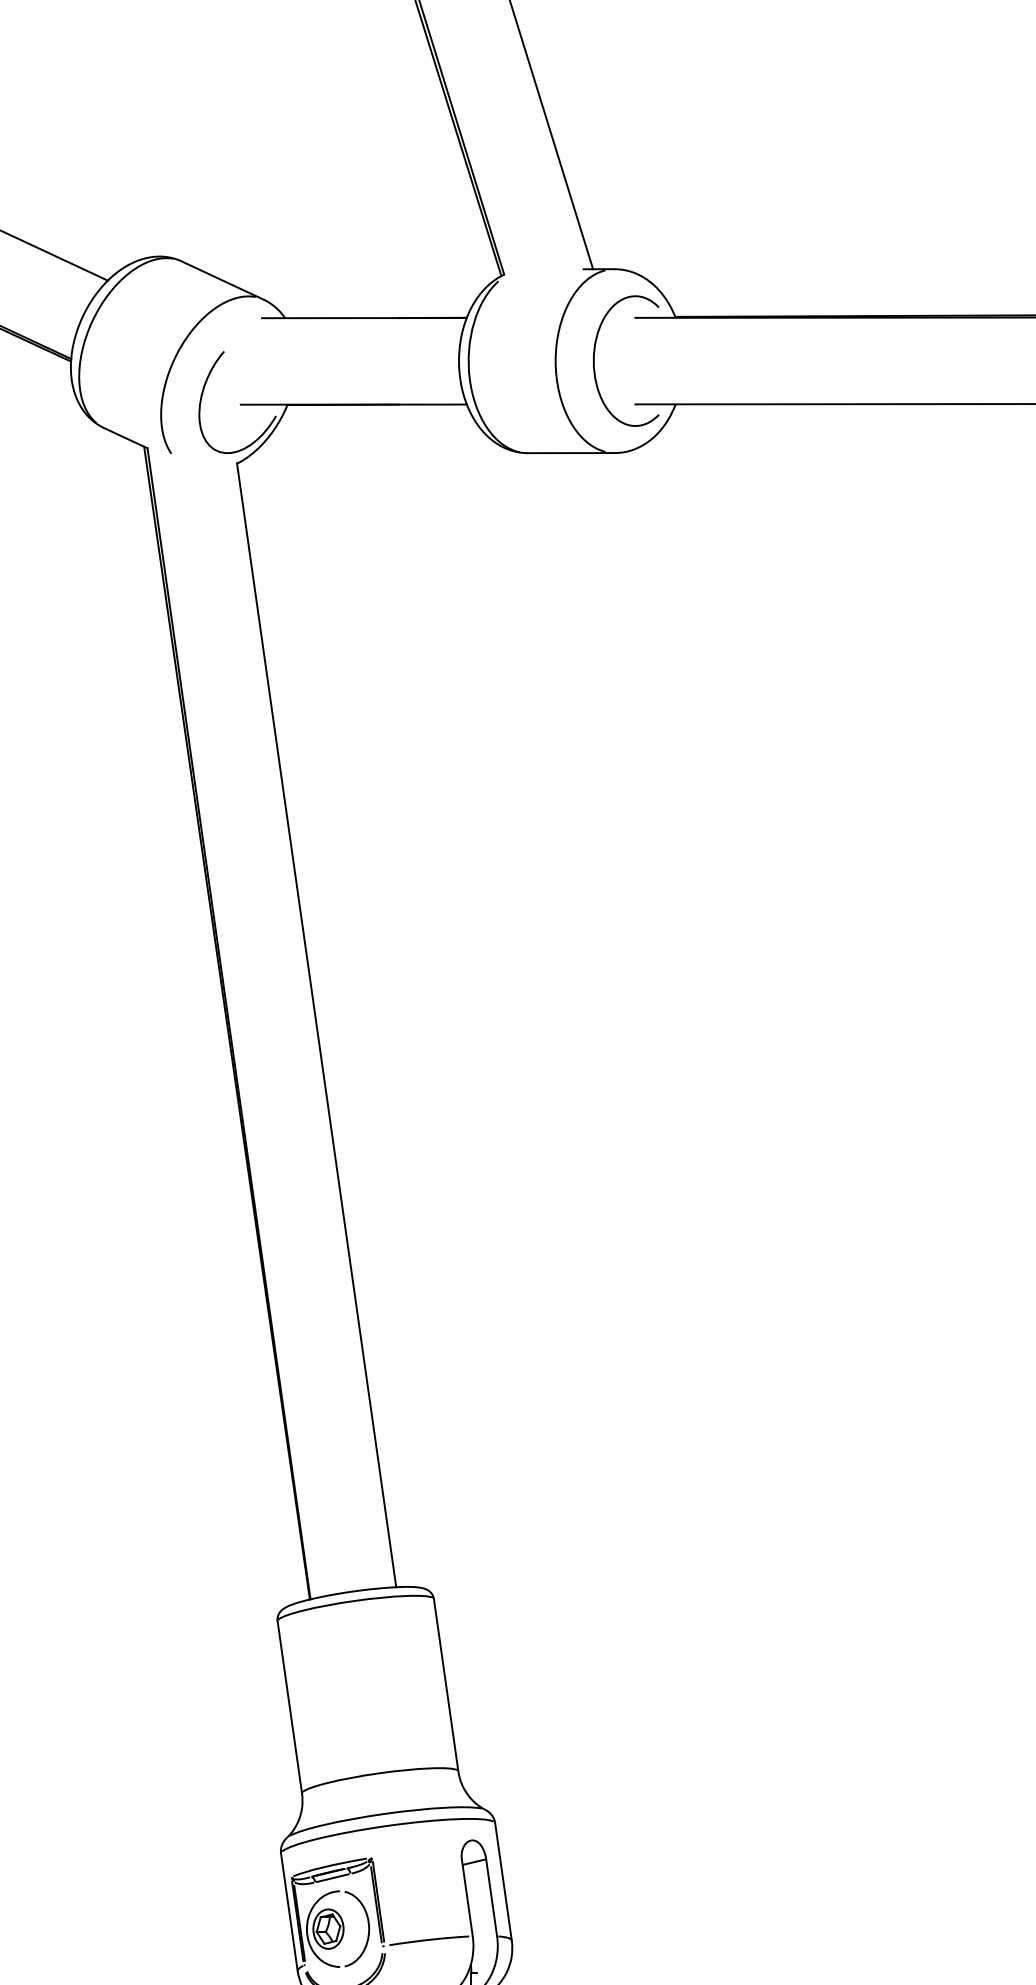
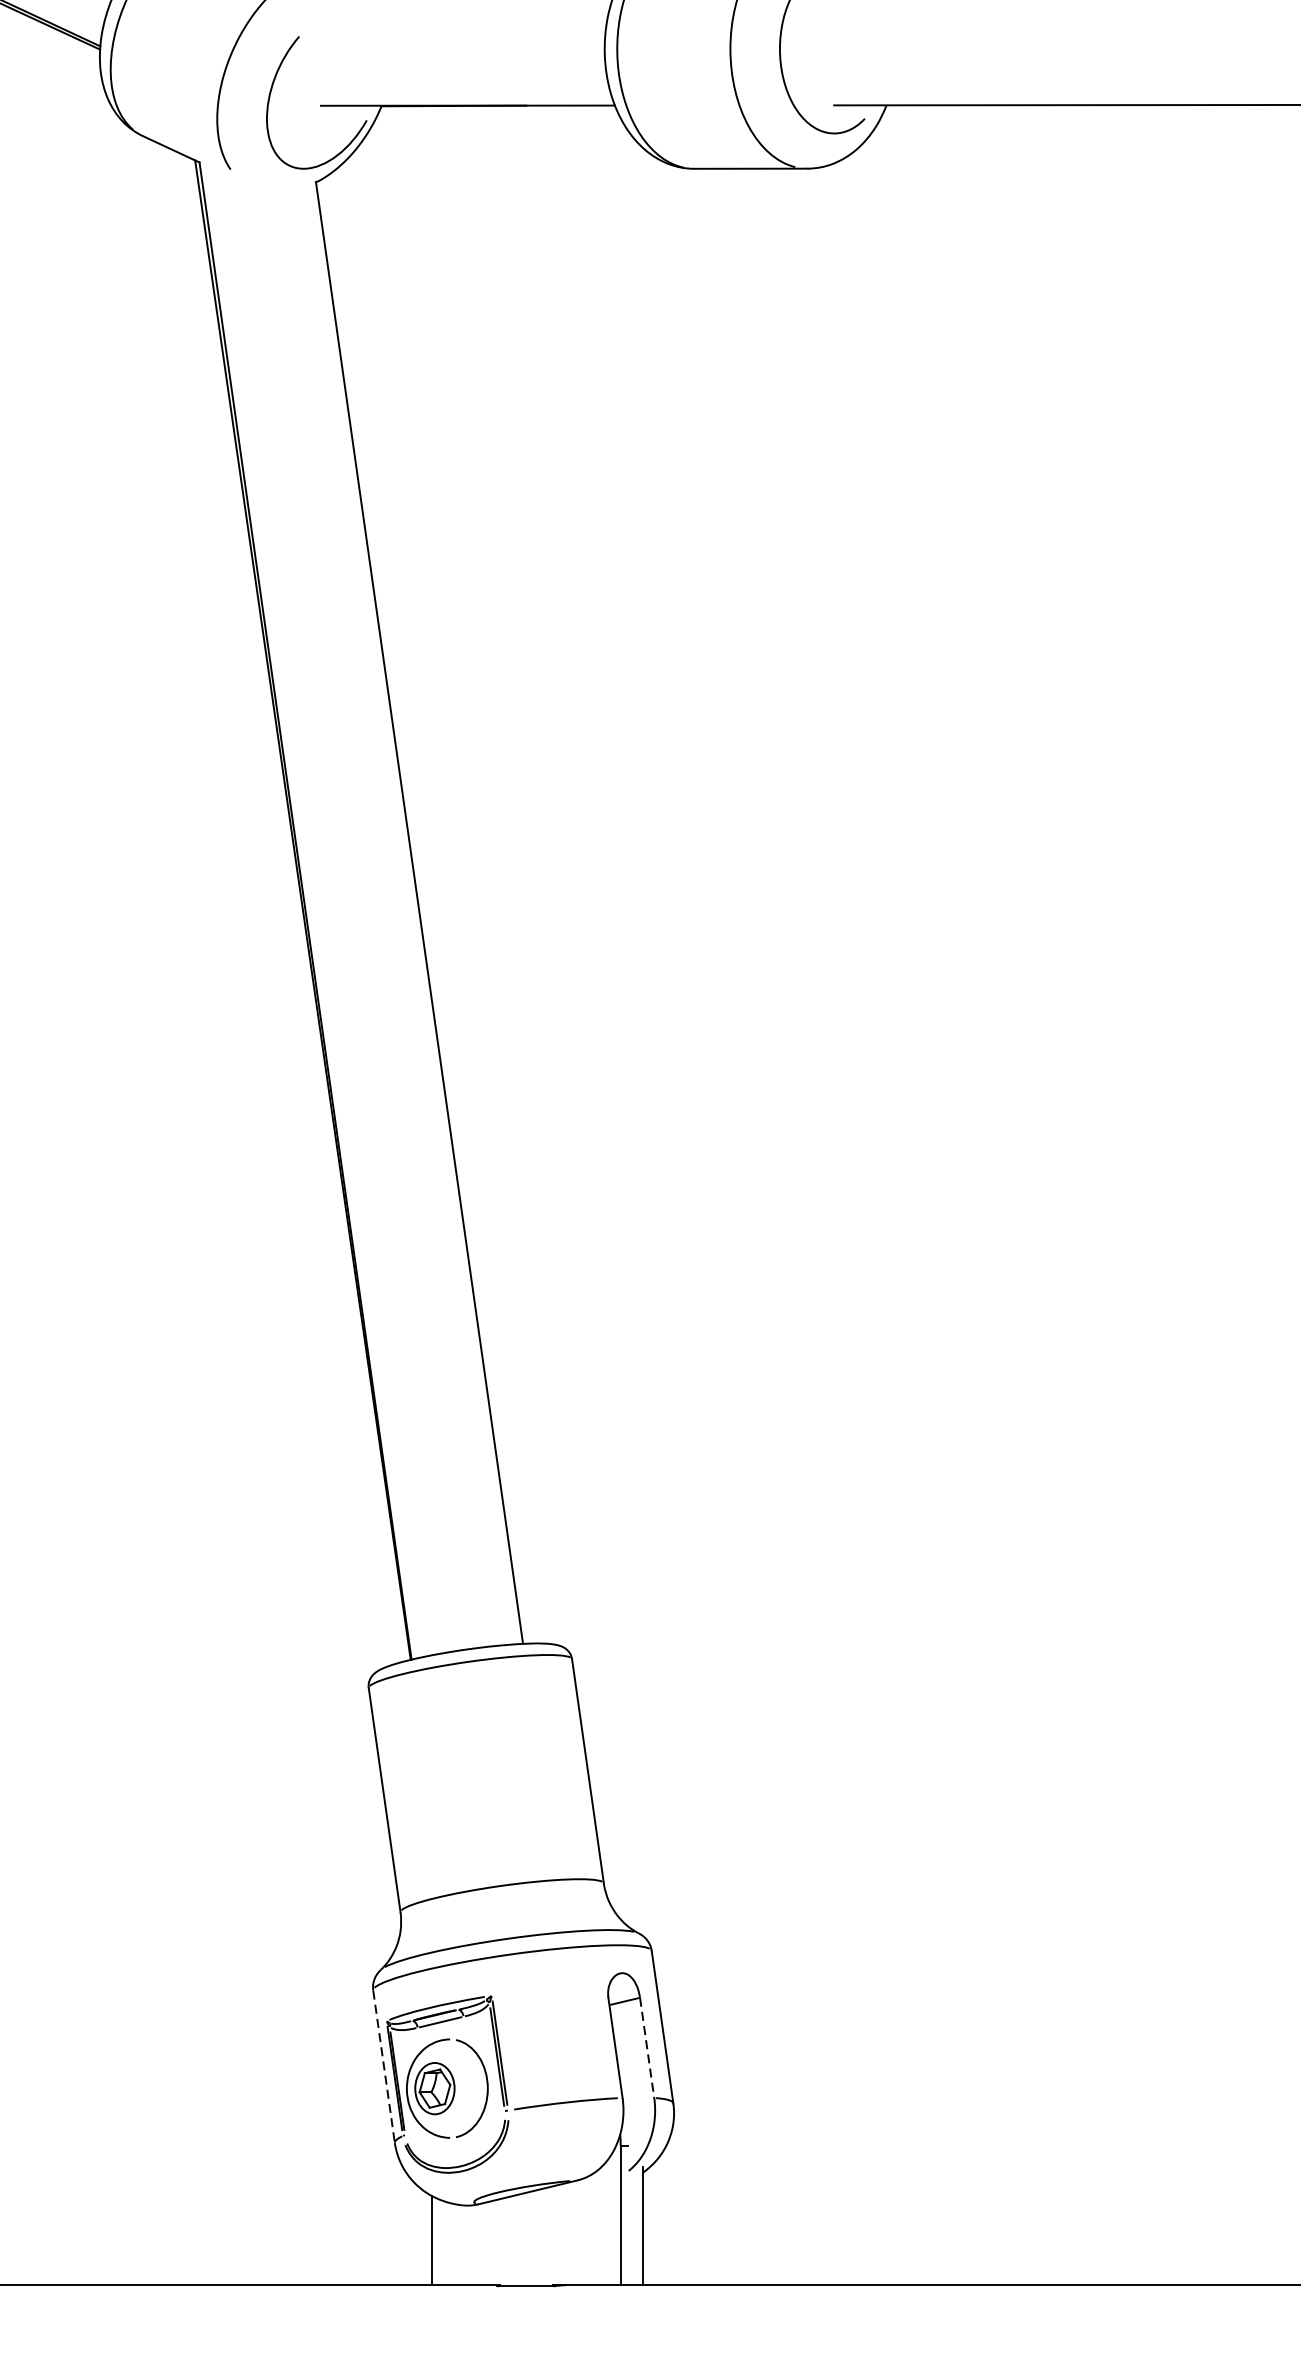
line: (491, 1897) -> (646, 2047), solid -> dashed
line: (289, 1912) -> (384, 2066), solid -> dashed

